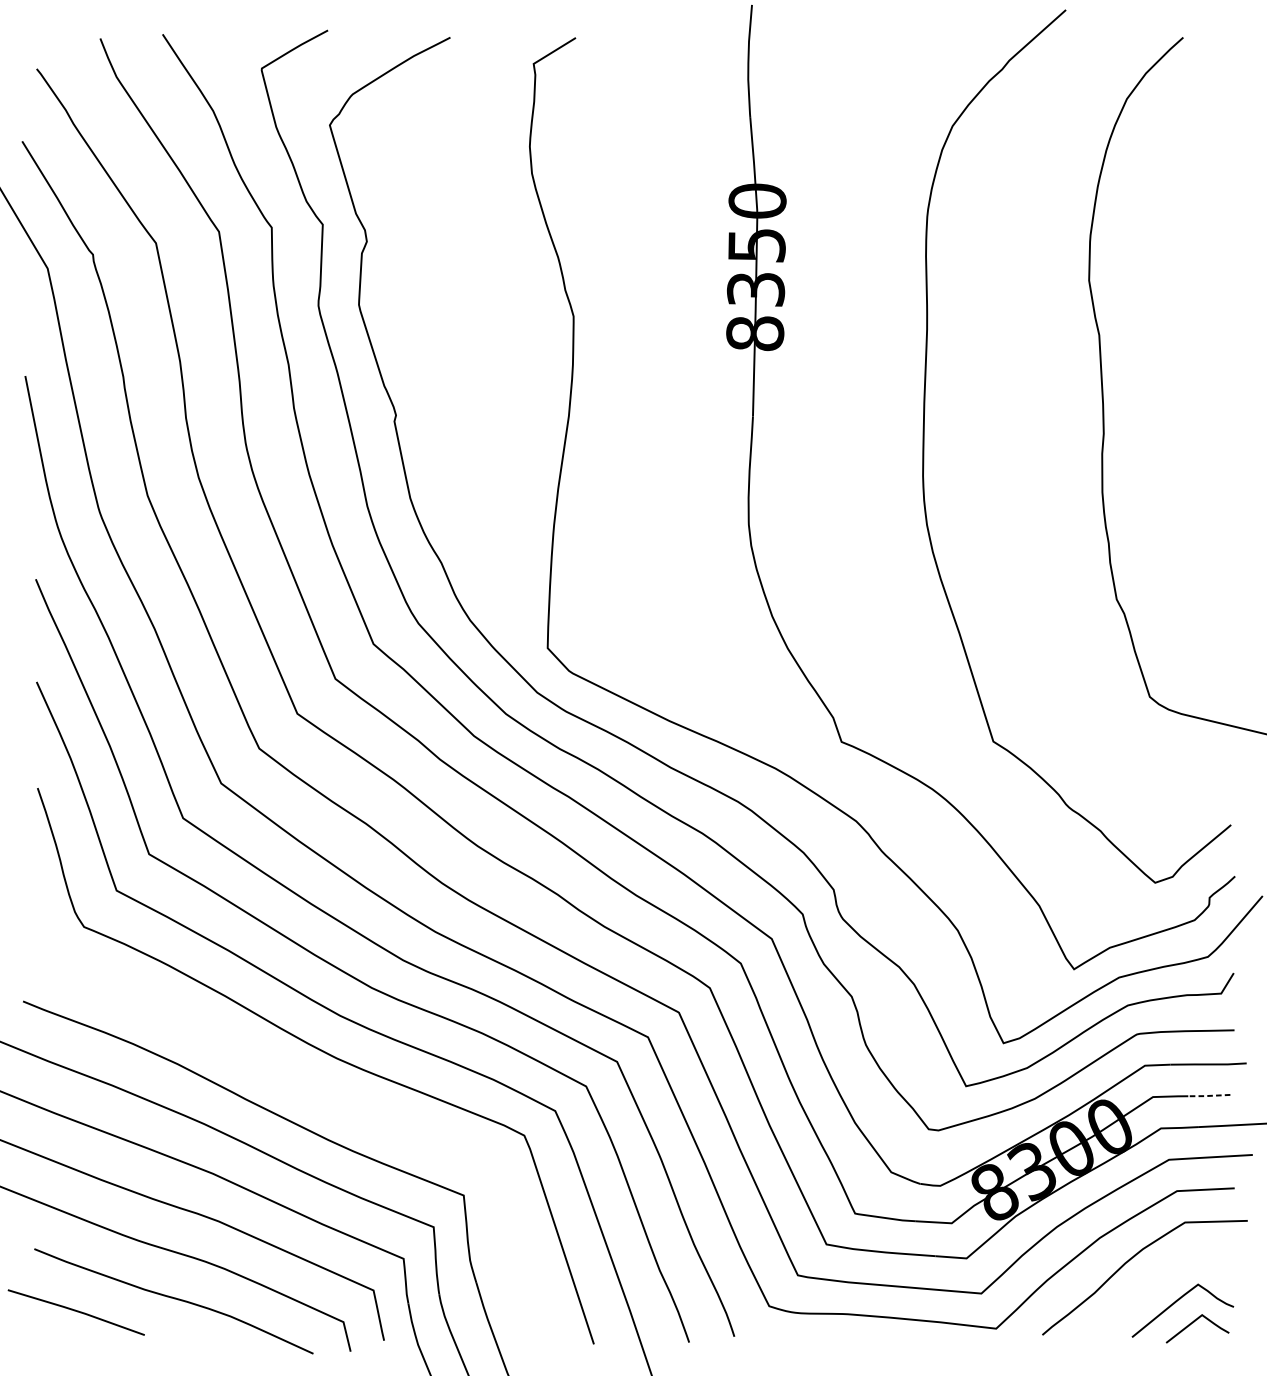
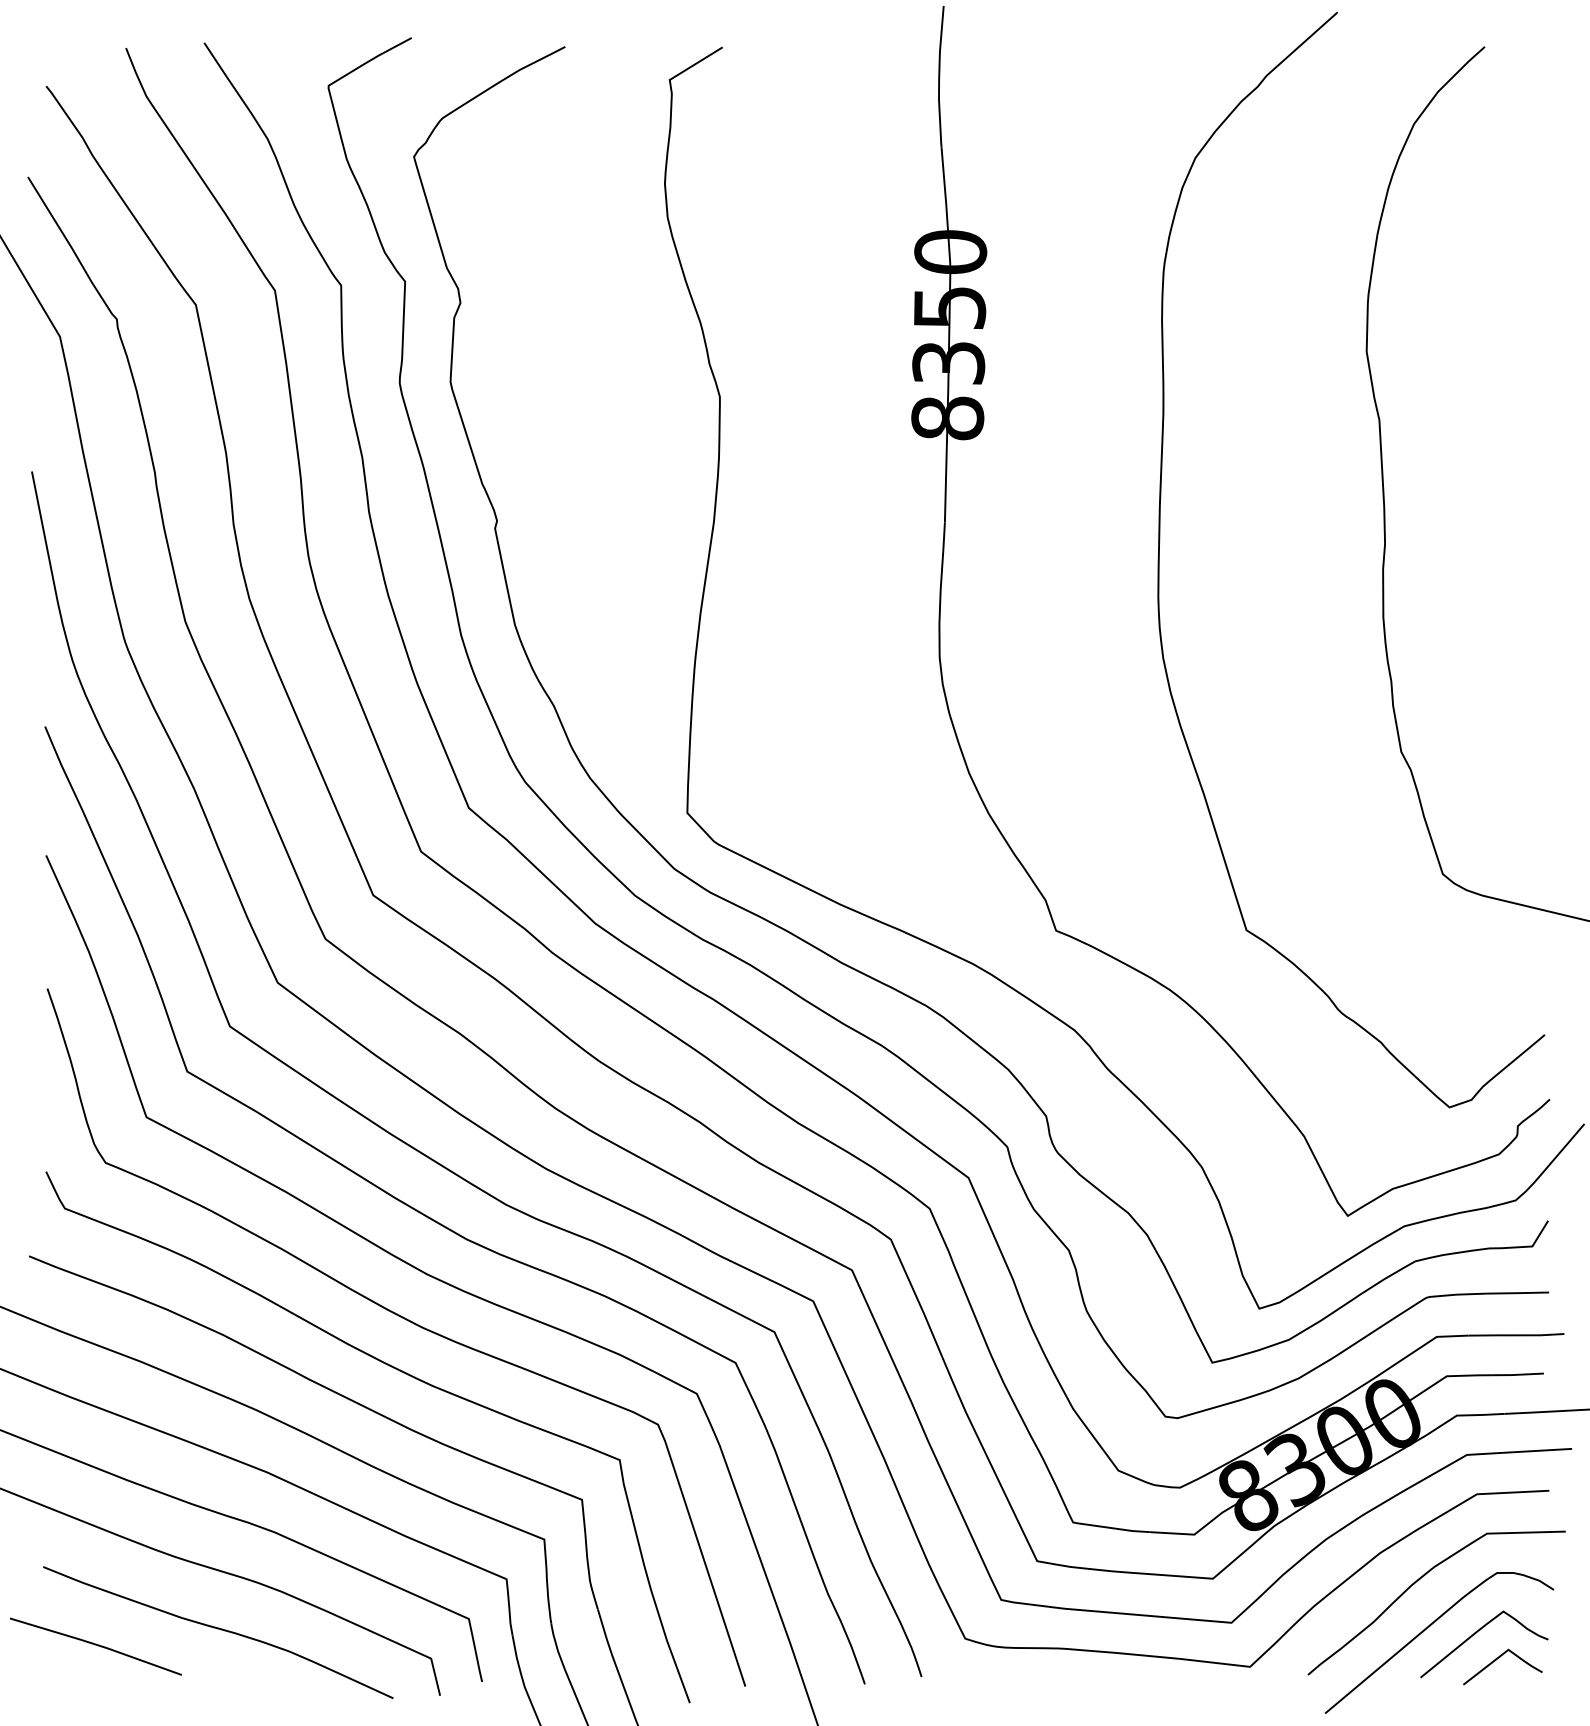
curve: (318, 1093) -> (399, 1371), added
line: (1208, 1095) -> (1516, 1374), dashed -> solid
curve: (1139, 1297) -> (1429, 1627), added

